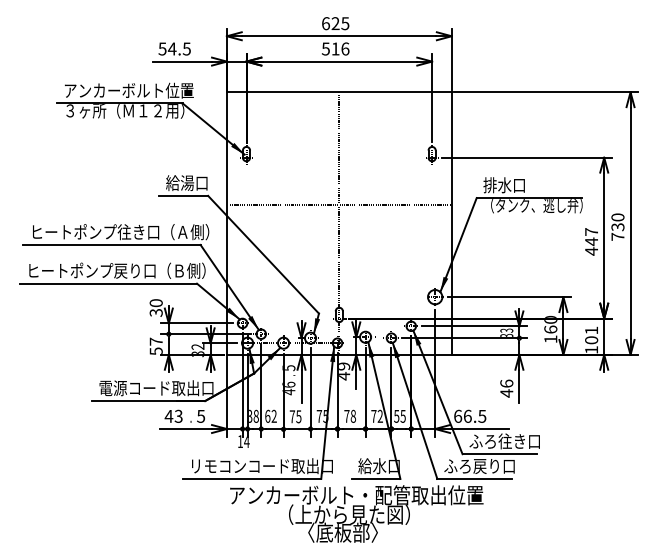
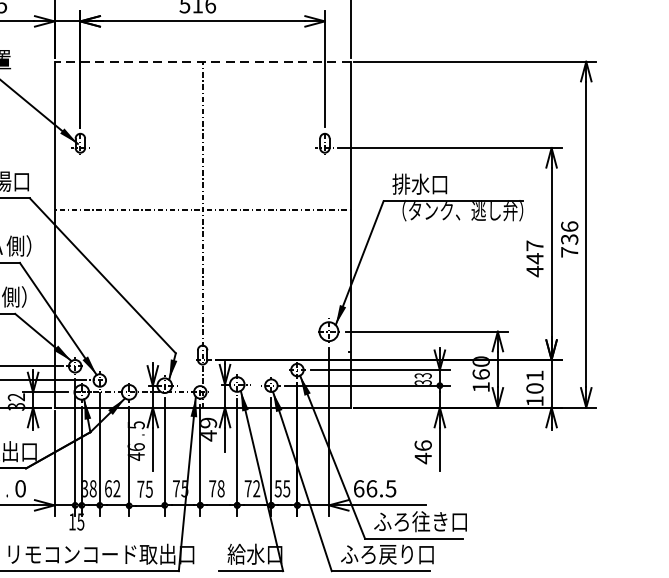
line: (338, 92) -> (201, 62), solid -> dashed
text: (617, 217) -> (569, 226), 730 -> 736
text: (201, 415) -> (21, 487), 5 -> 0
text: (246, 441) -> (80, 521), 14 -> 15

